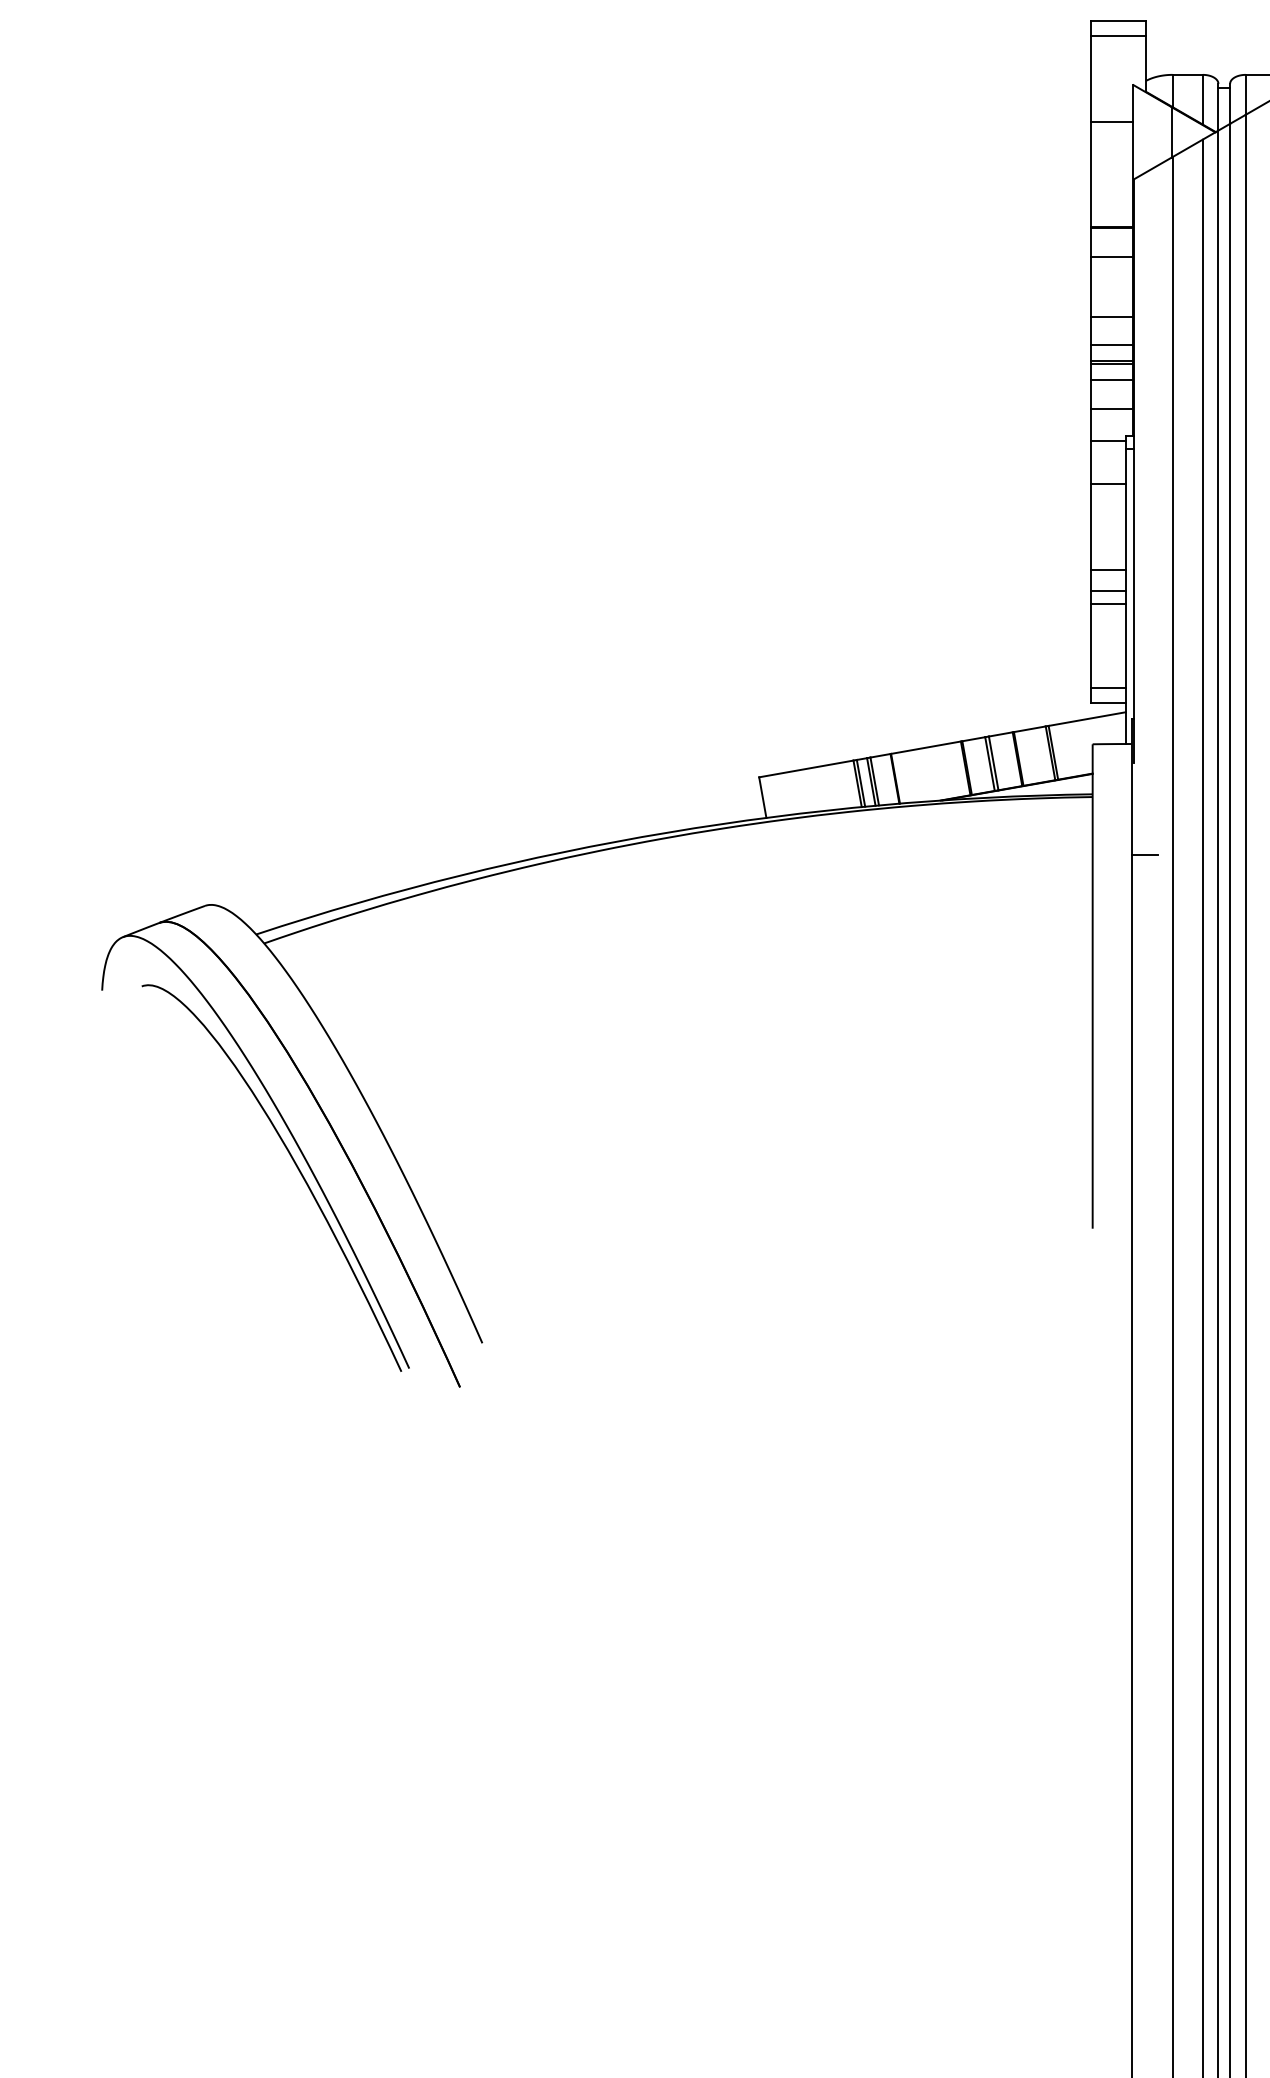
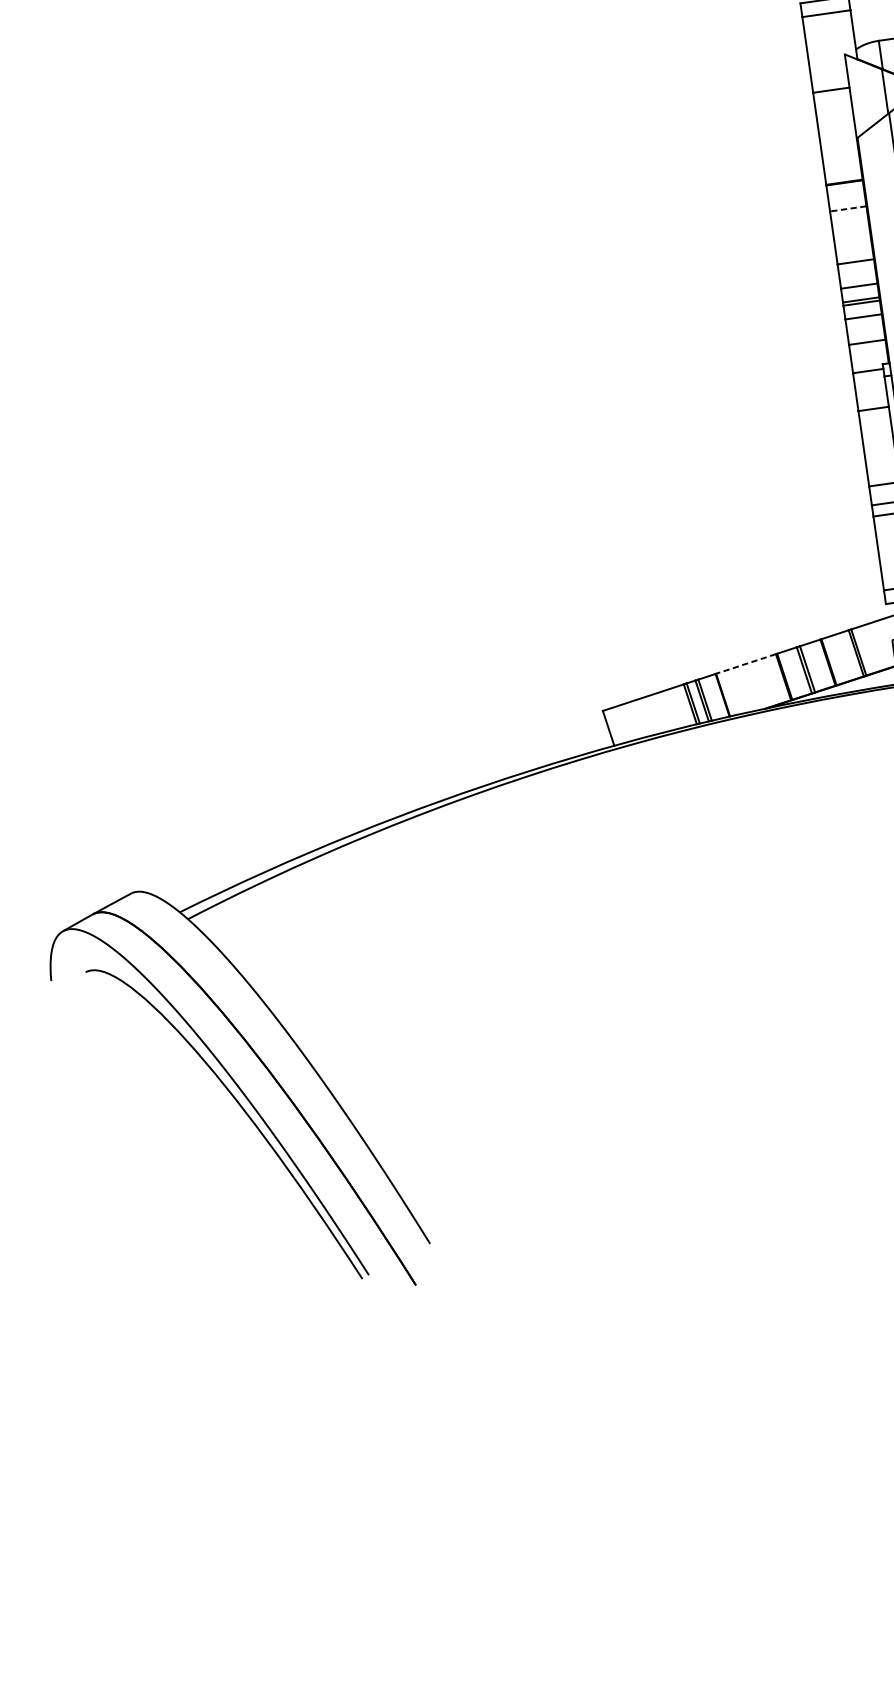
line: (1111, 257) -> (847, 209), solid -> dashed
line: (925, 747) -> (745, 663), solid -> dashed

